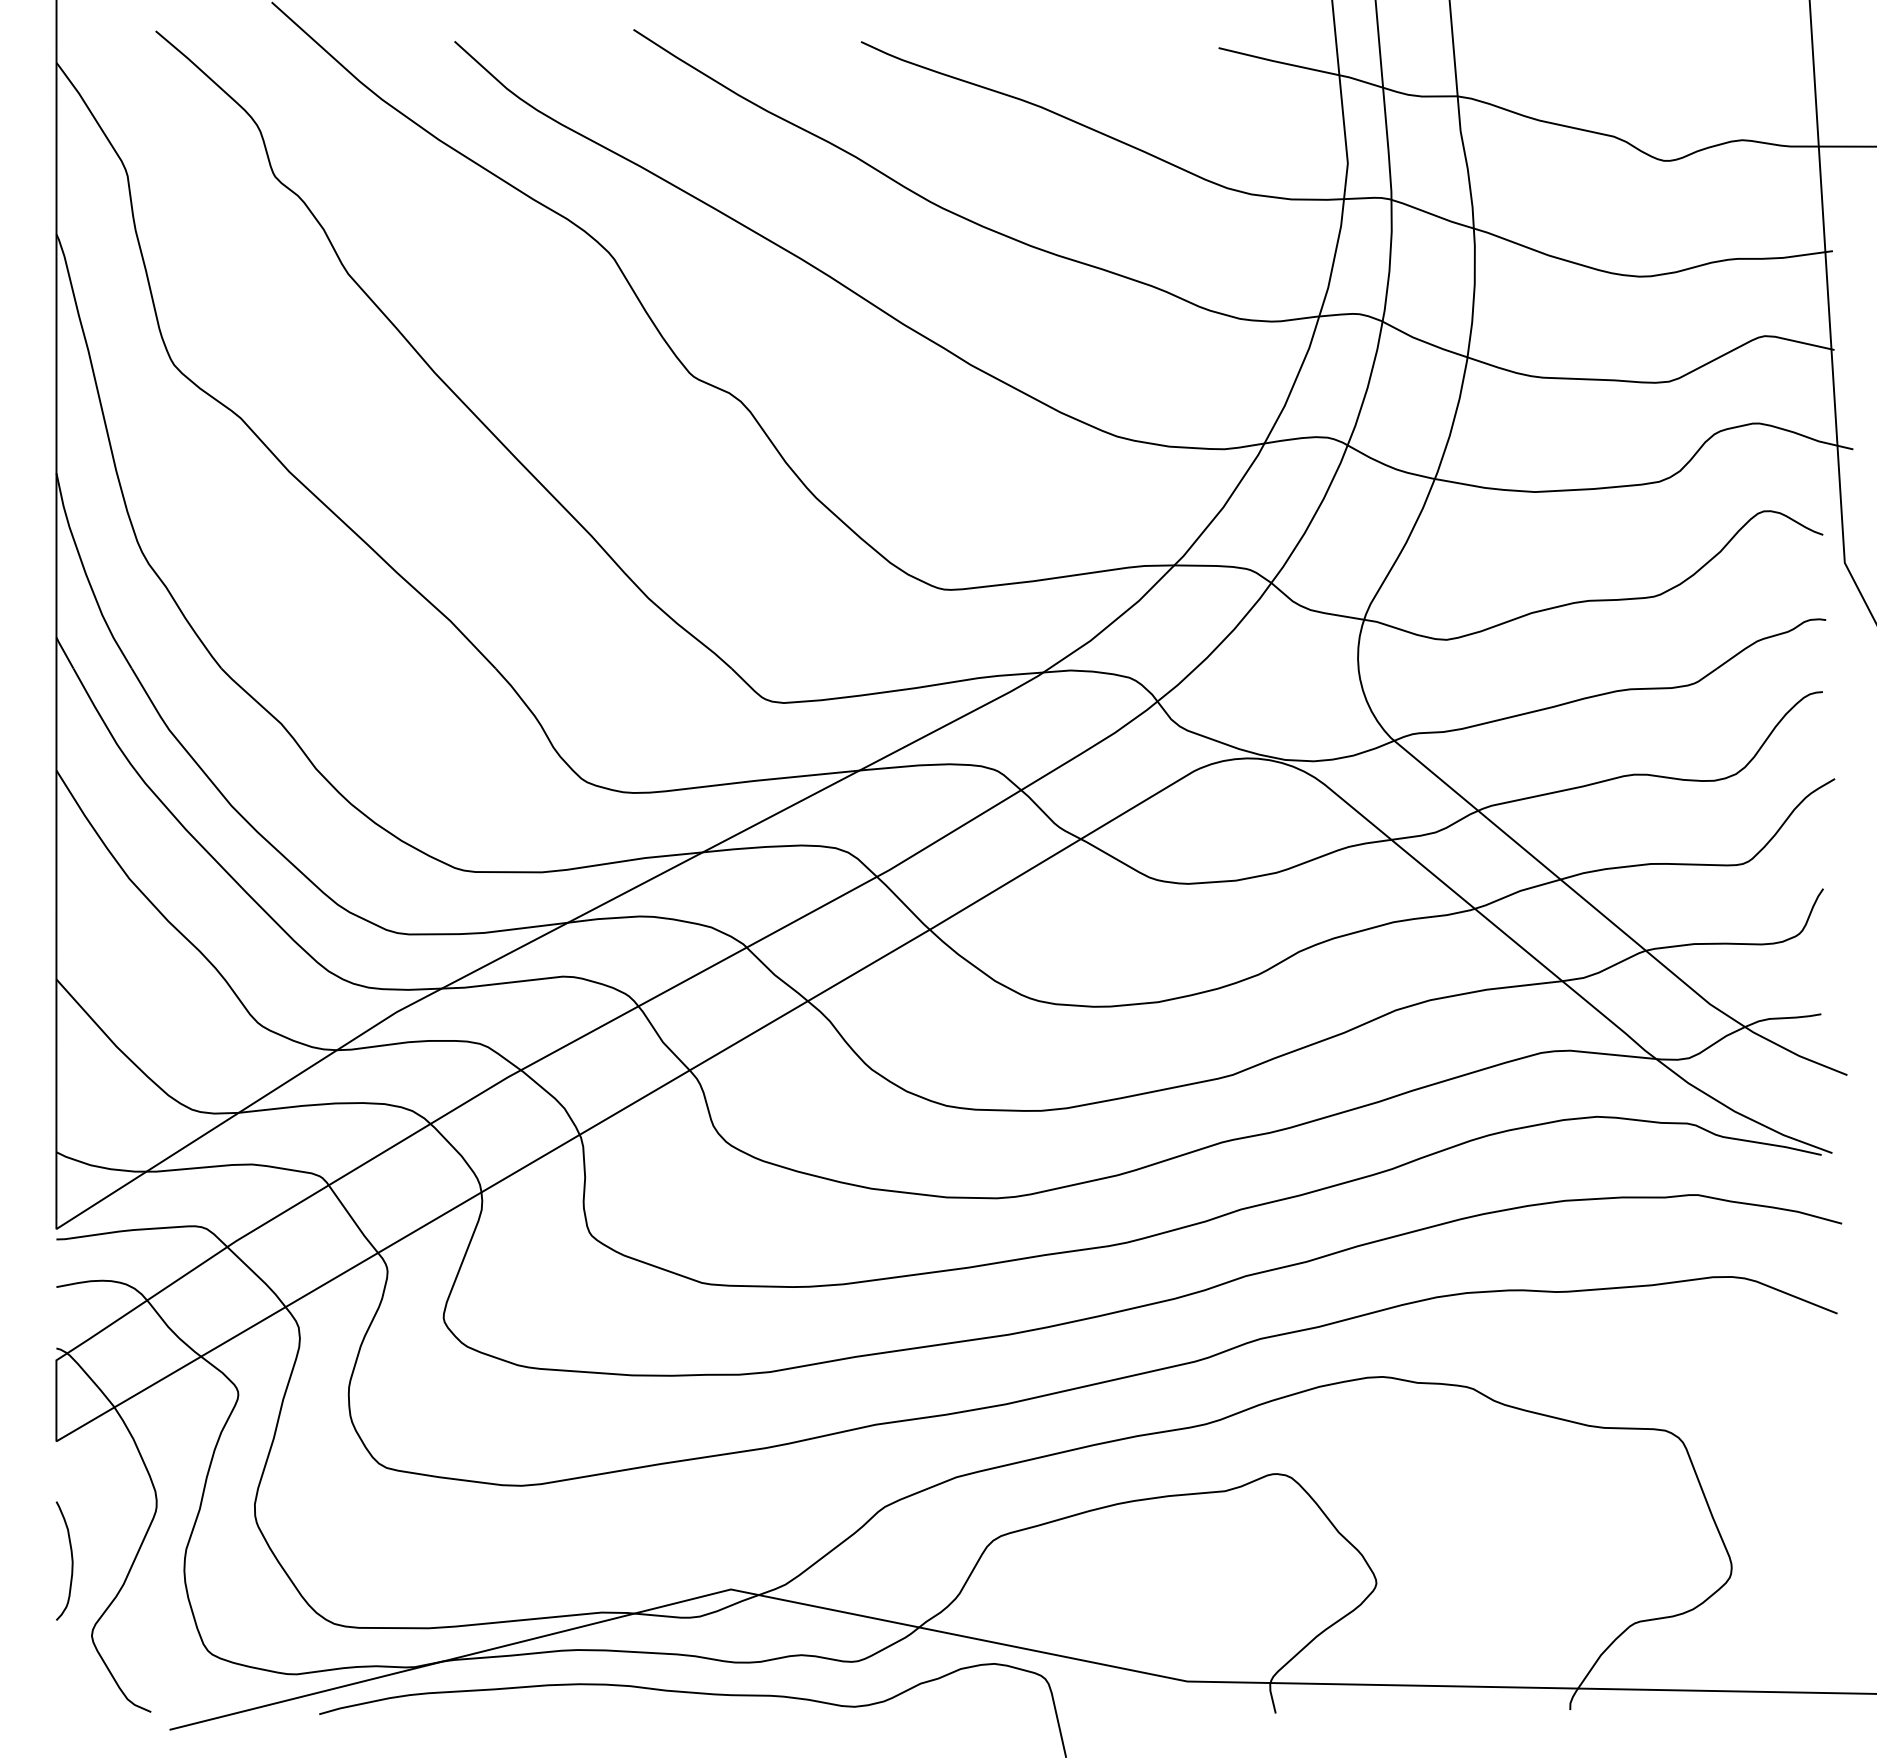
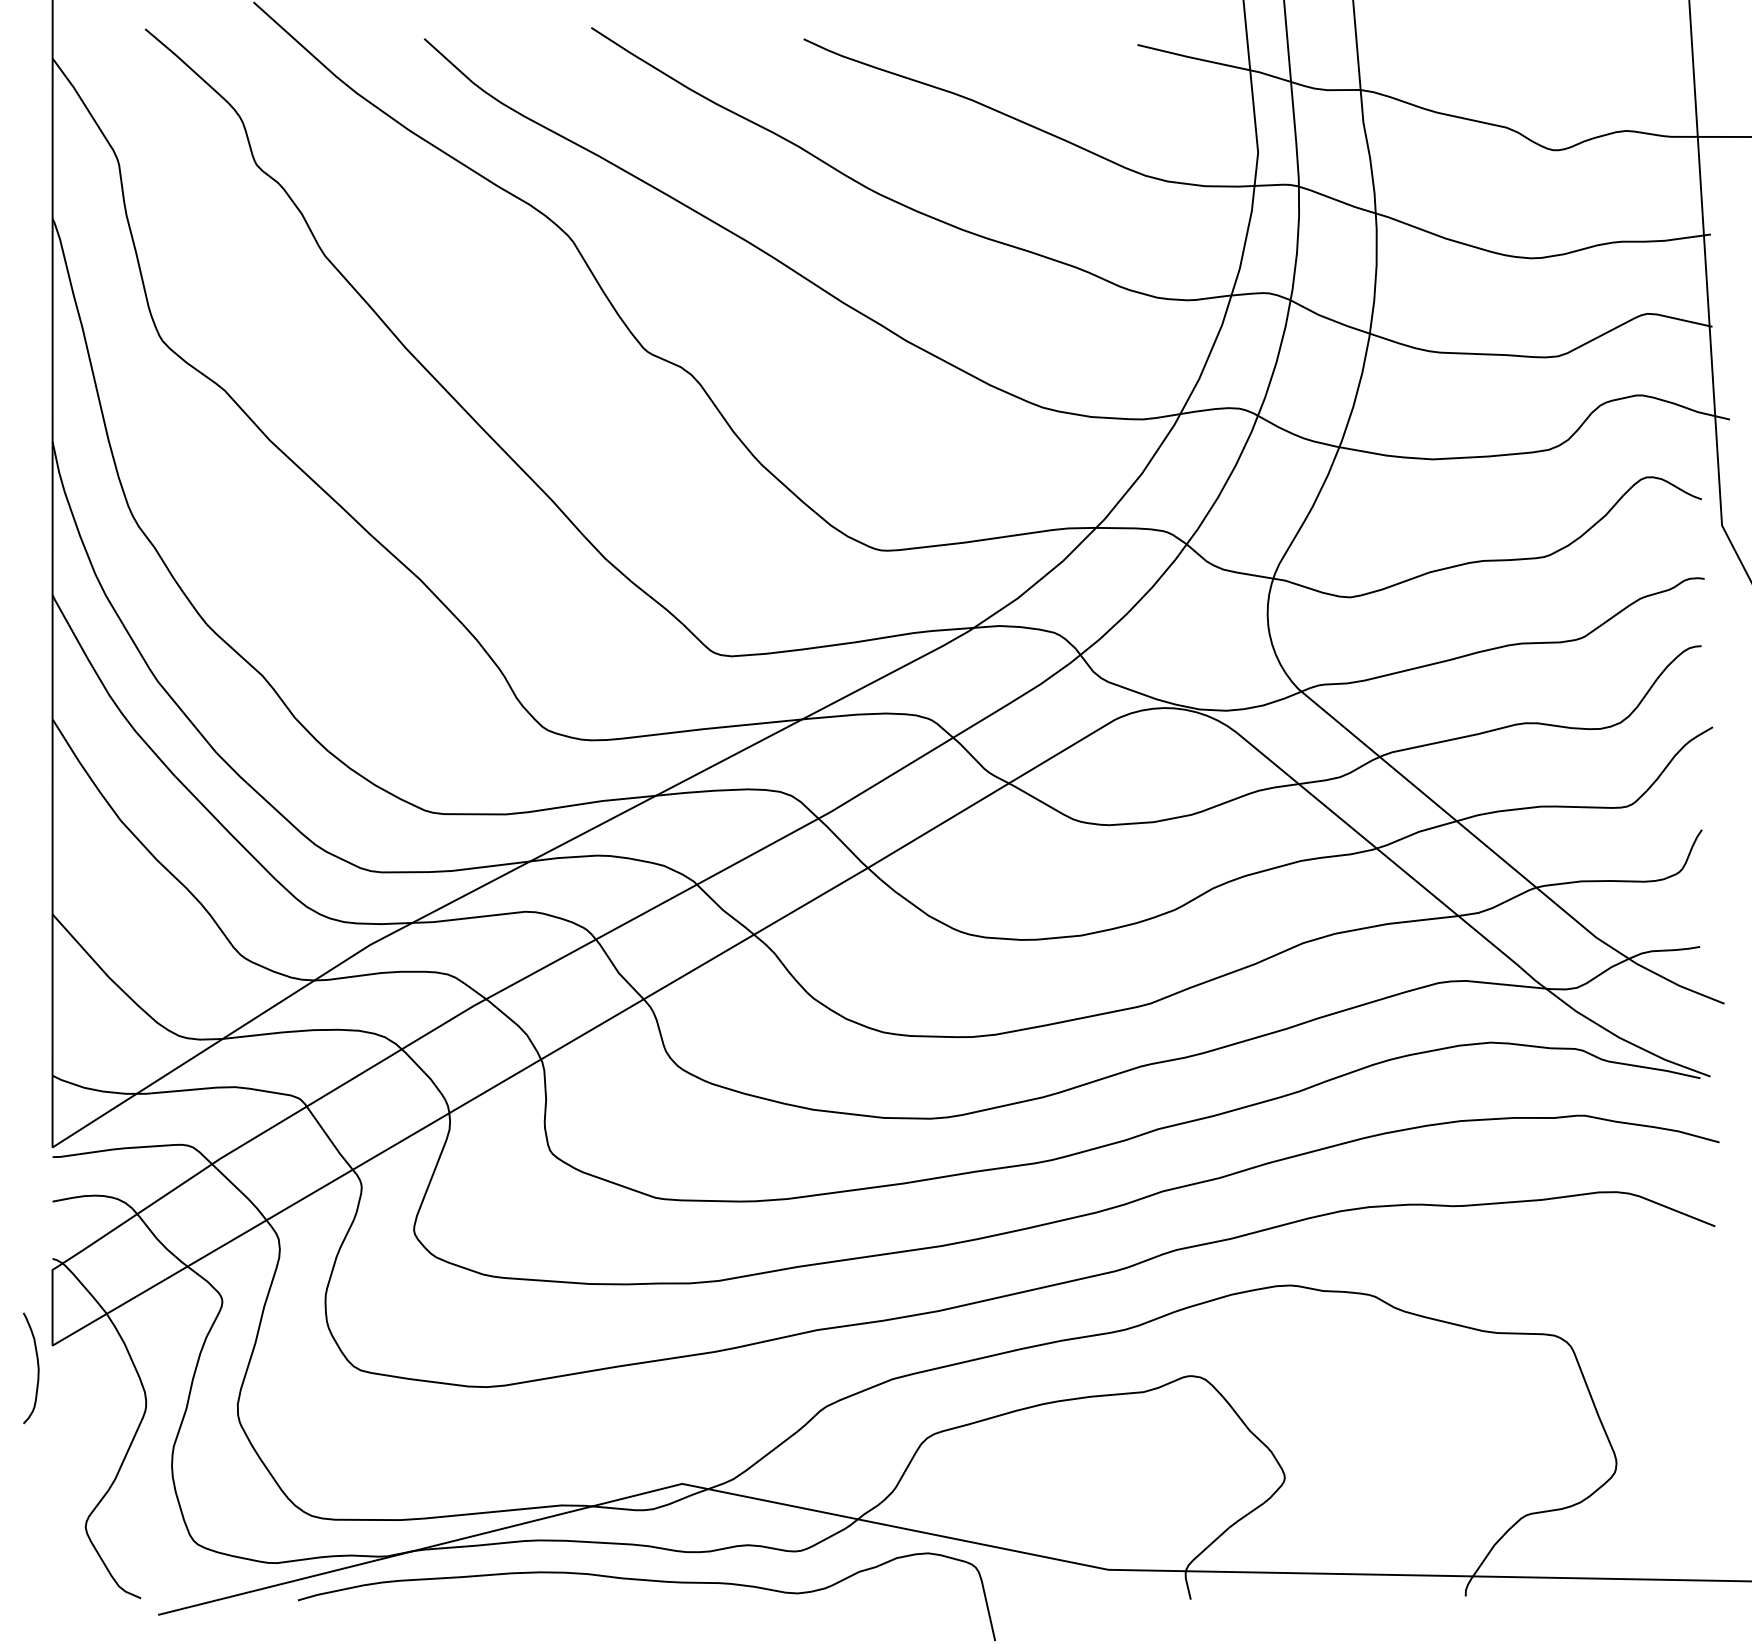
curve: (71, 1561) -> (37, 1368), moved

